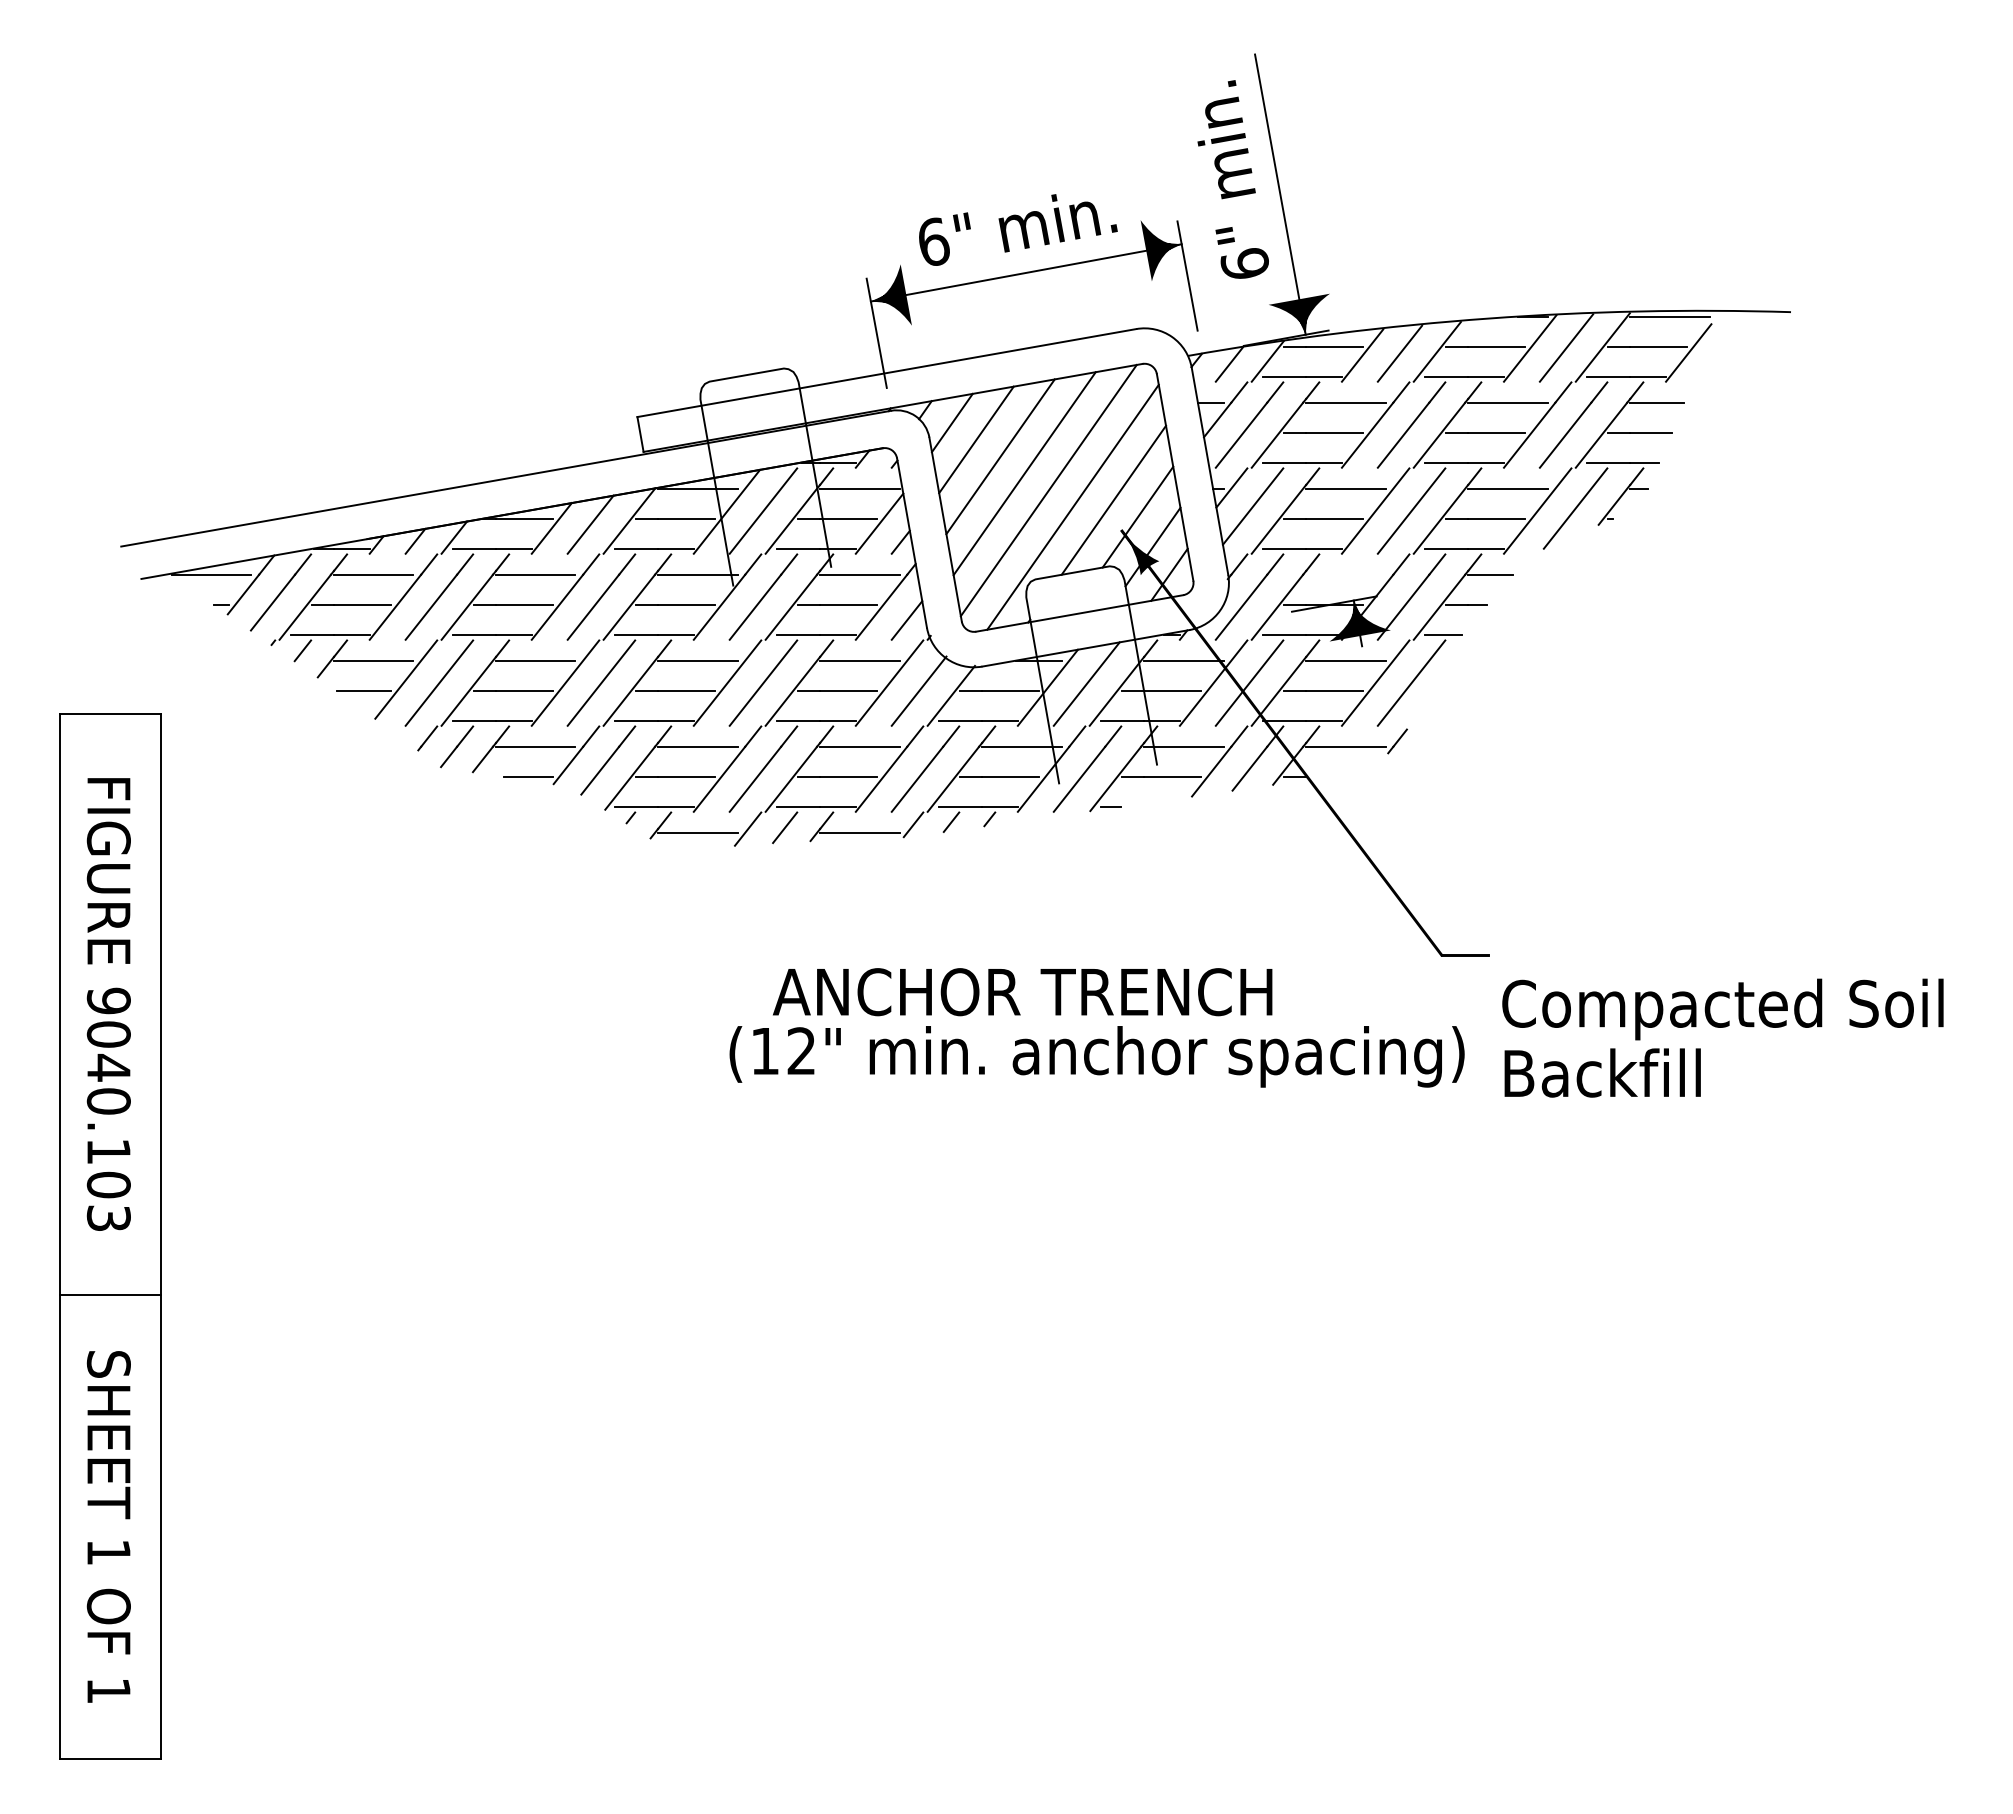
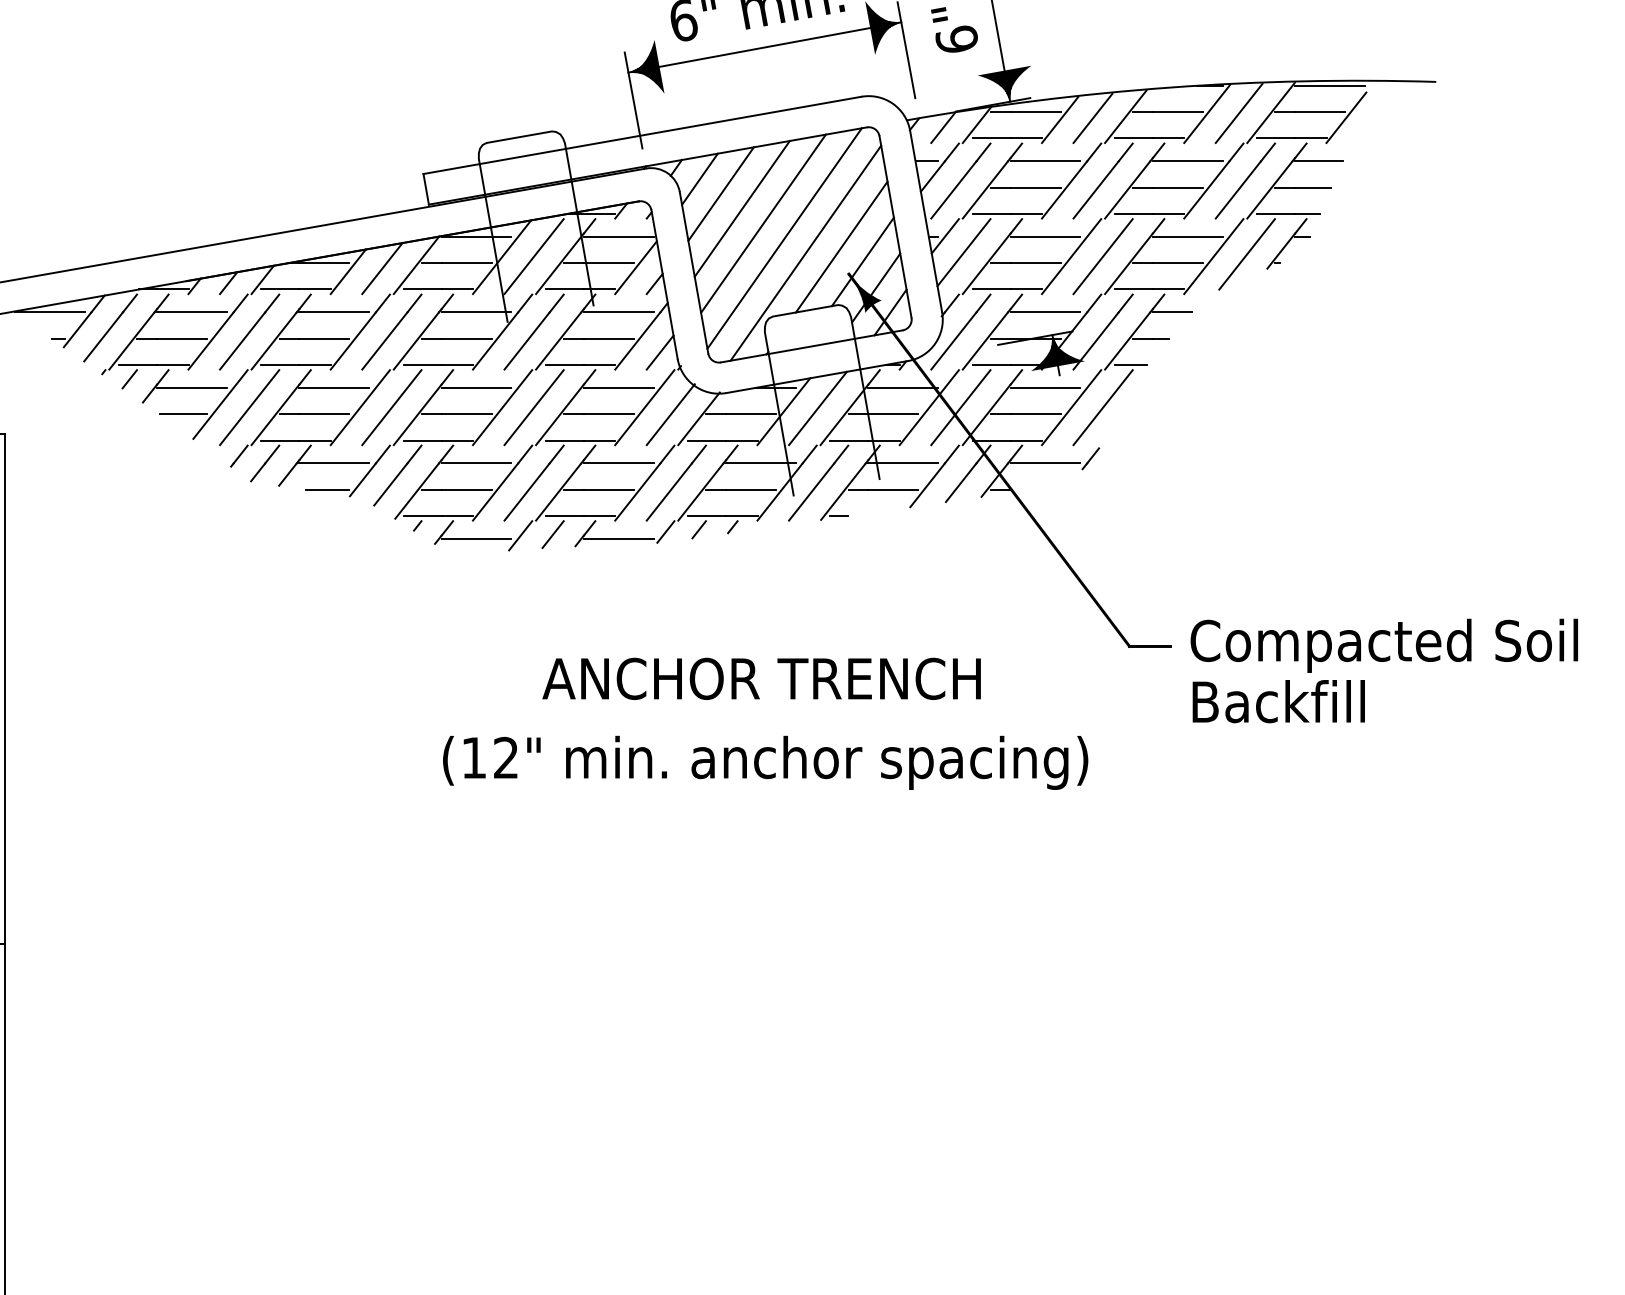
line: (1345, 574) -> (1045, 312), added
text: (1722, 1037) -> (1383, 670), moved
text: (1096, 1056) -> (765, 762), moved

